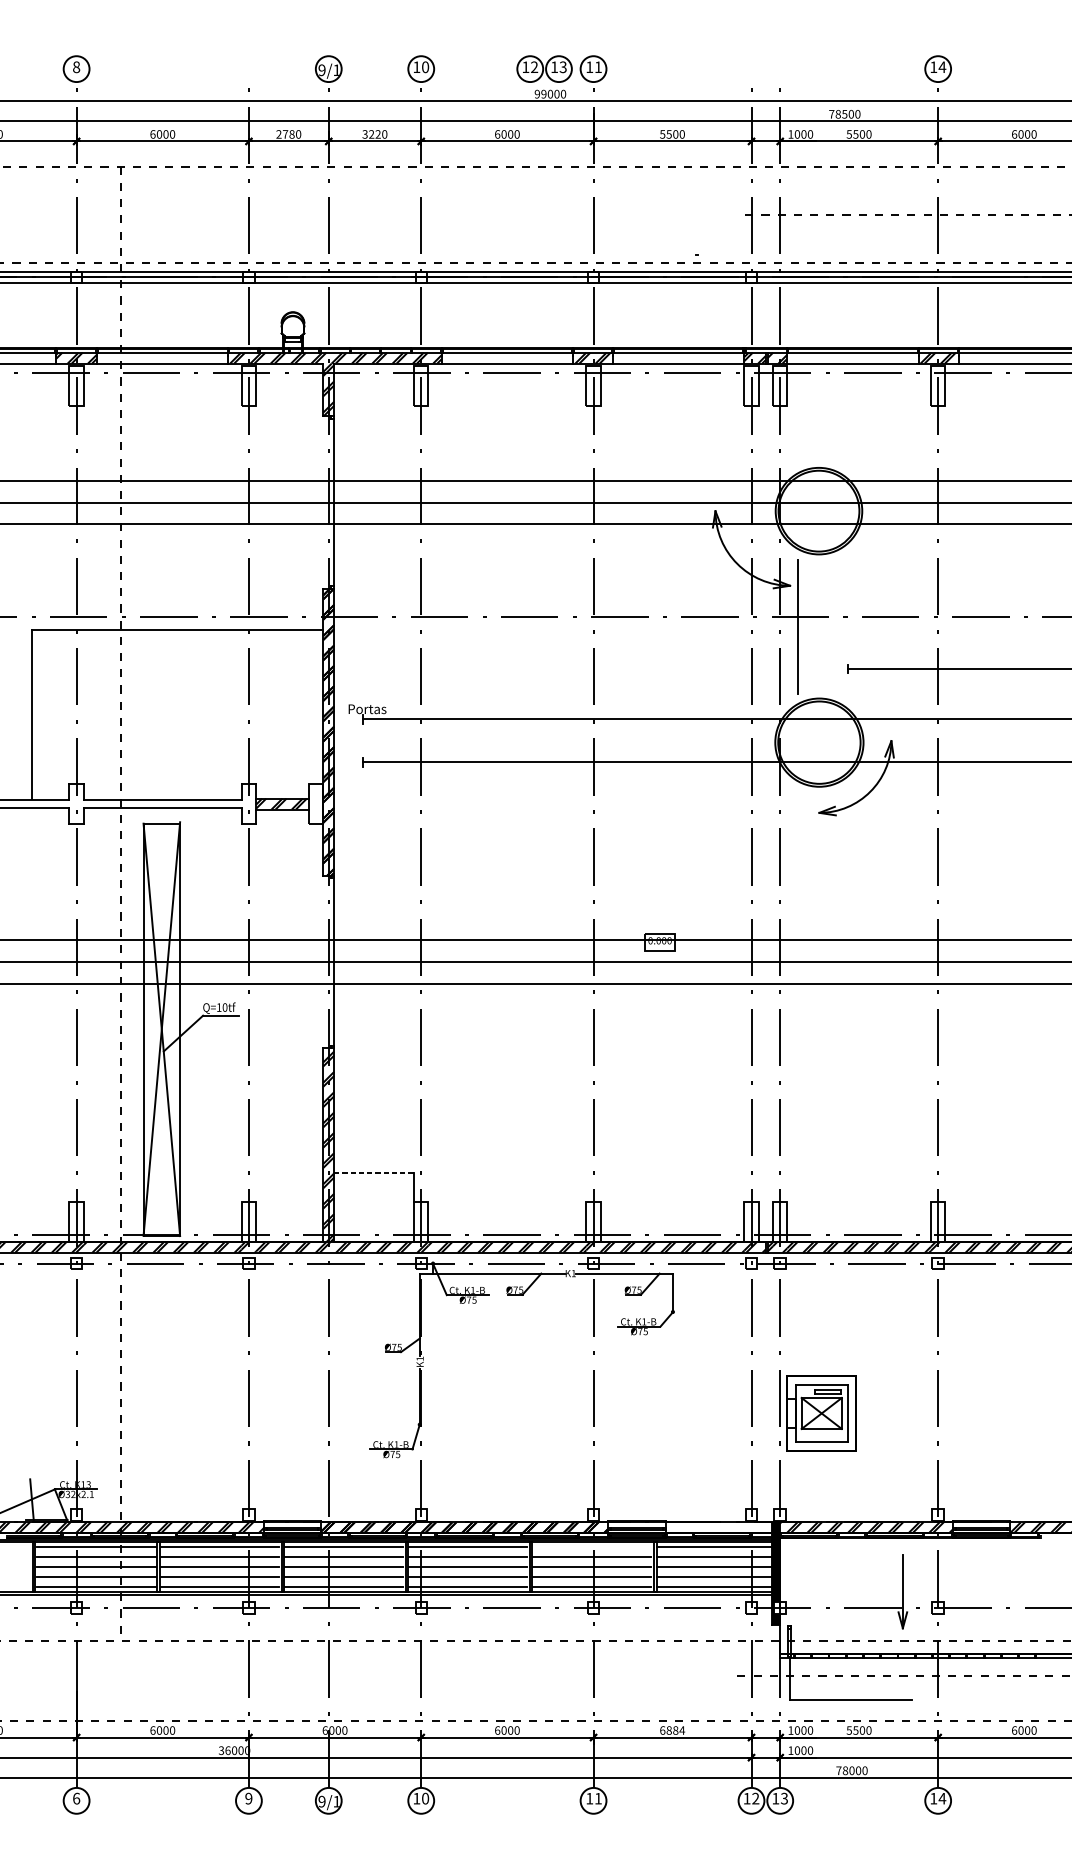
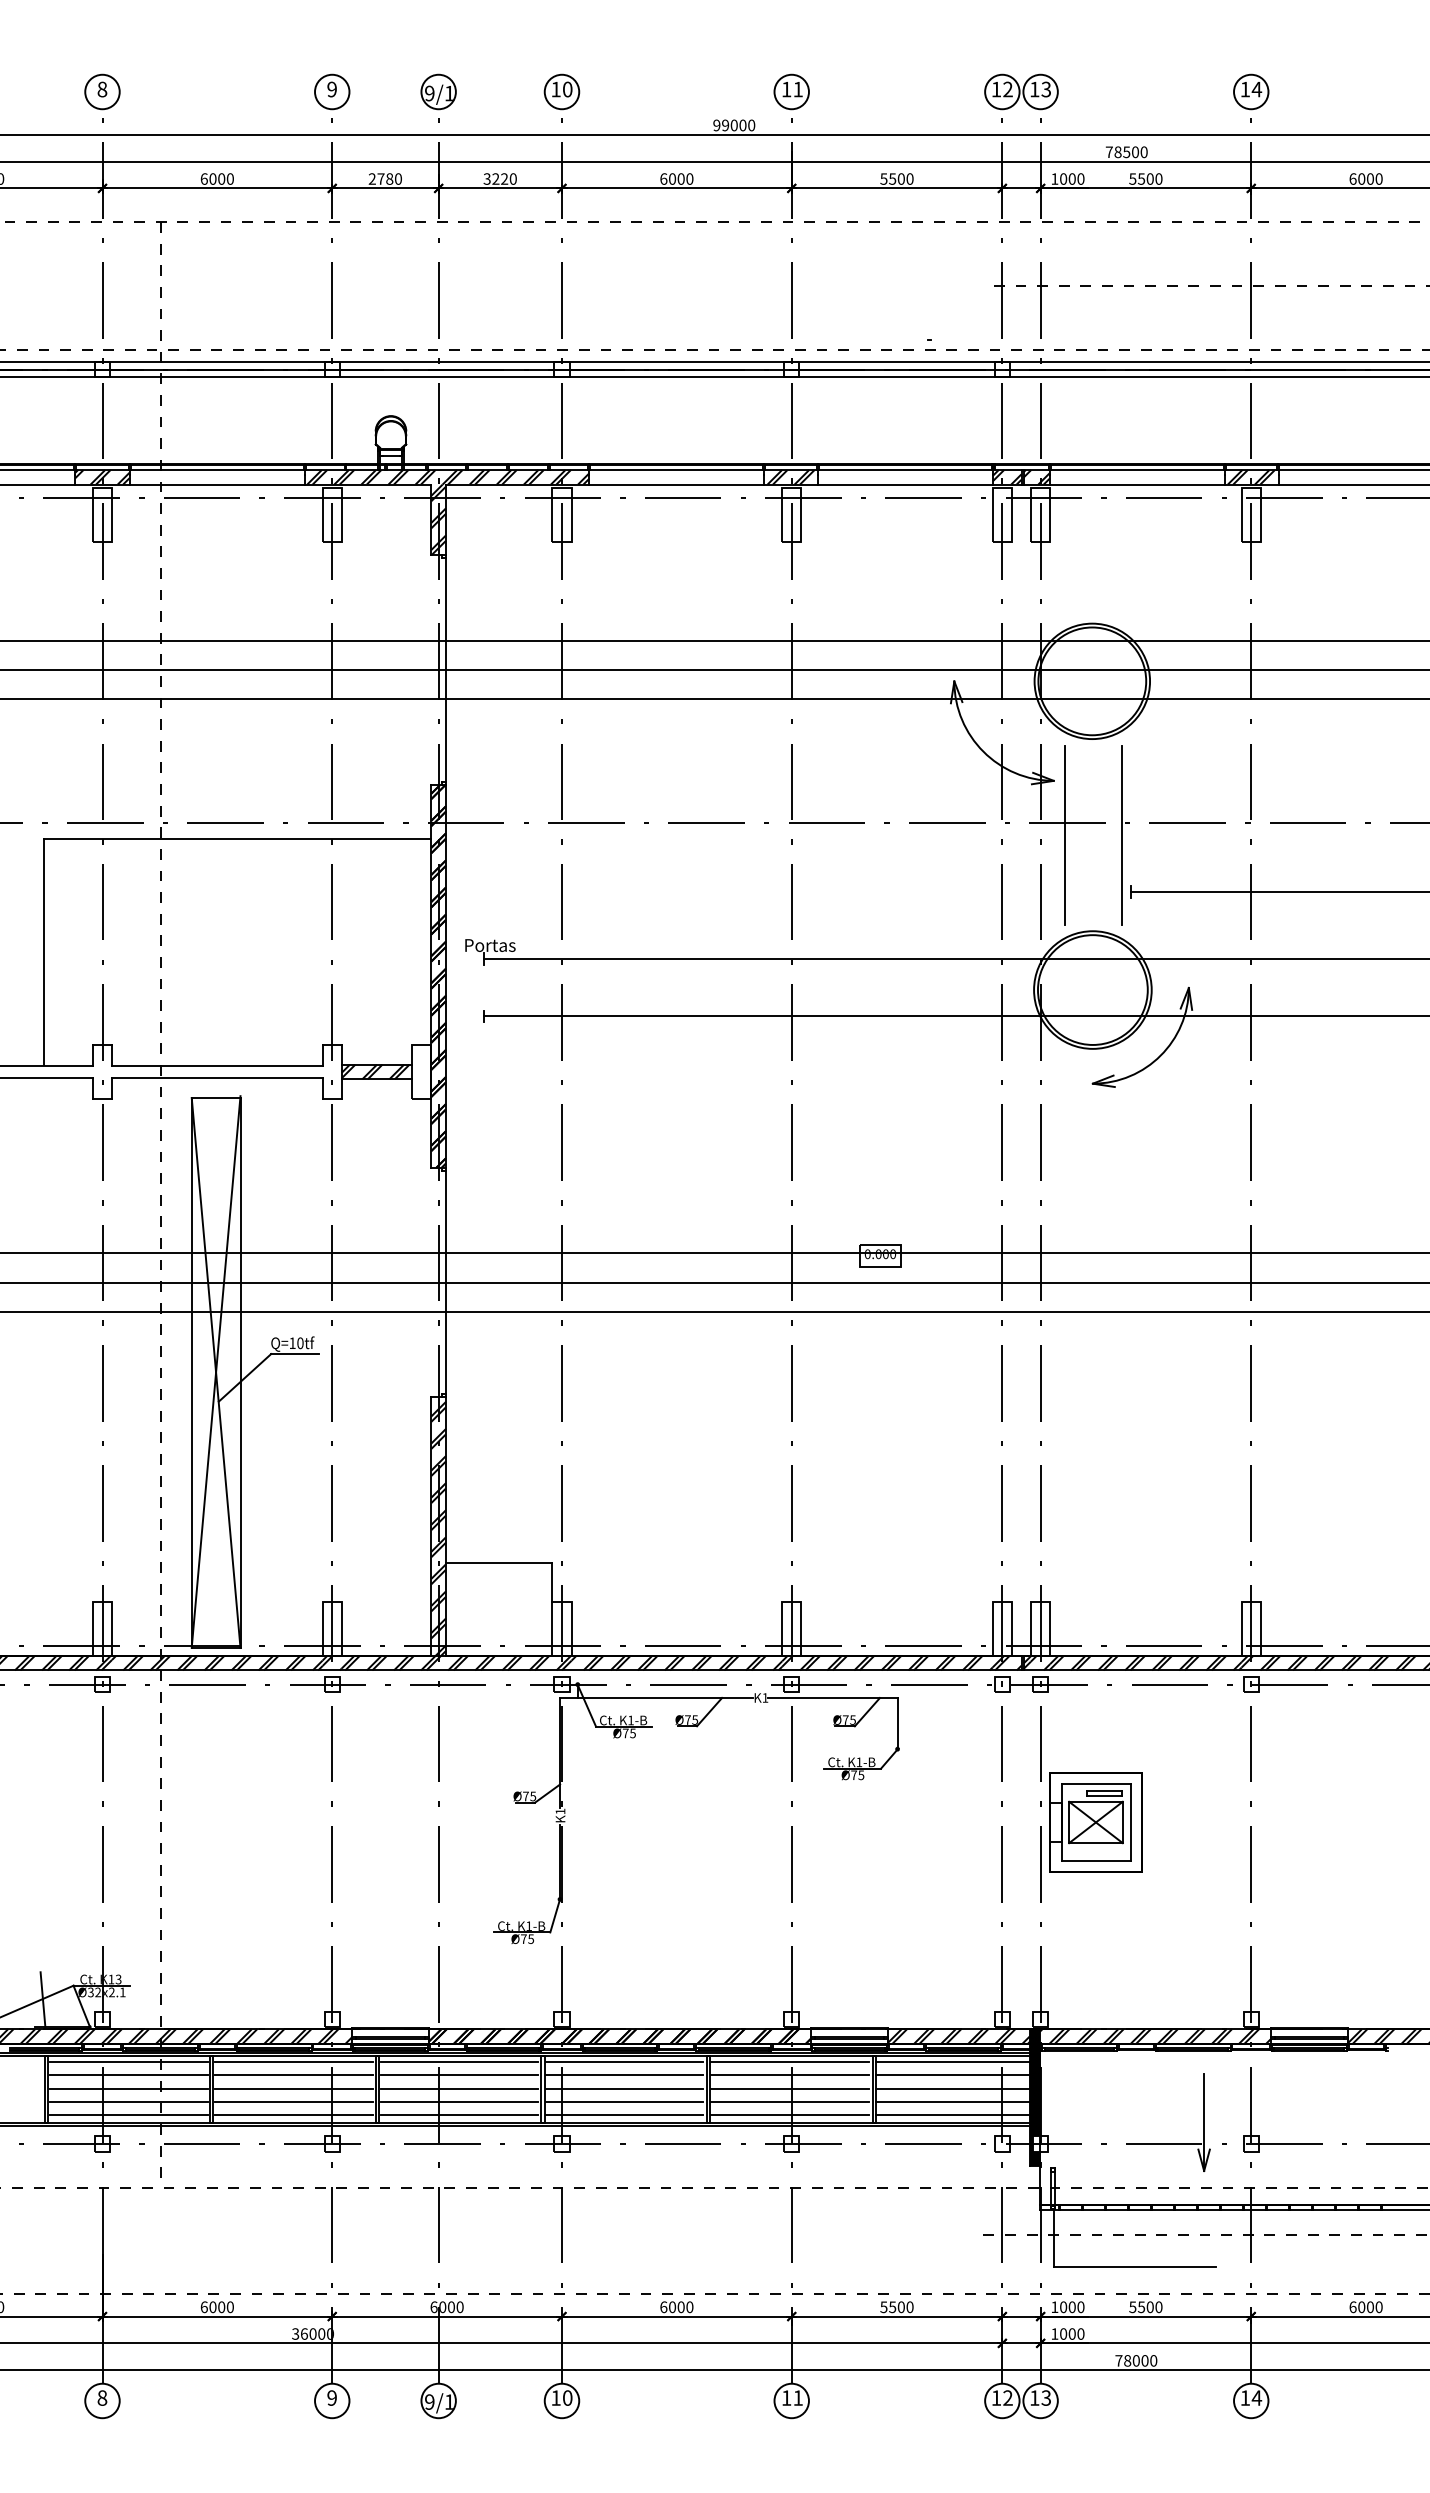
part: (249, 68) -> (332, 91), added
part: (544, 68) -> (1021, 91), moved
line: (841, 626) -> (1122, 835), added
line: (373, 1172) -> (498, 1563), dashed -> solid
part: (821, 1413) -> (1095, 1822), moved
hatch: (719, 1527) -> (959, 2036), added
line: (591, 1547) -> (789, 2062), added
text: (672, 1730) -> (896, 2307), 6884 -> 5500
text: (76, 1798) -> (102, 2397), 6 -> 8

